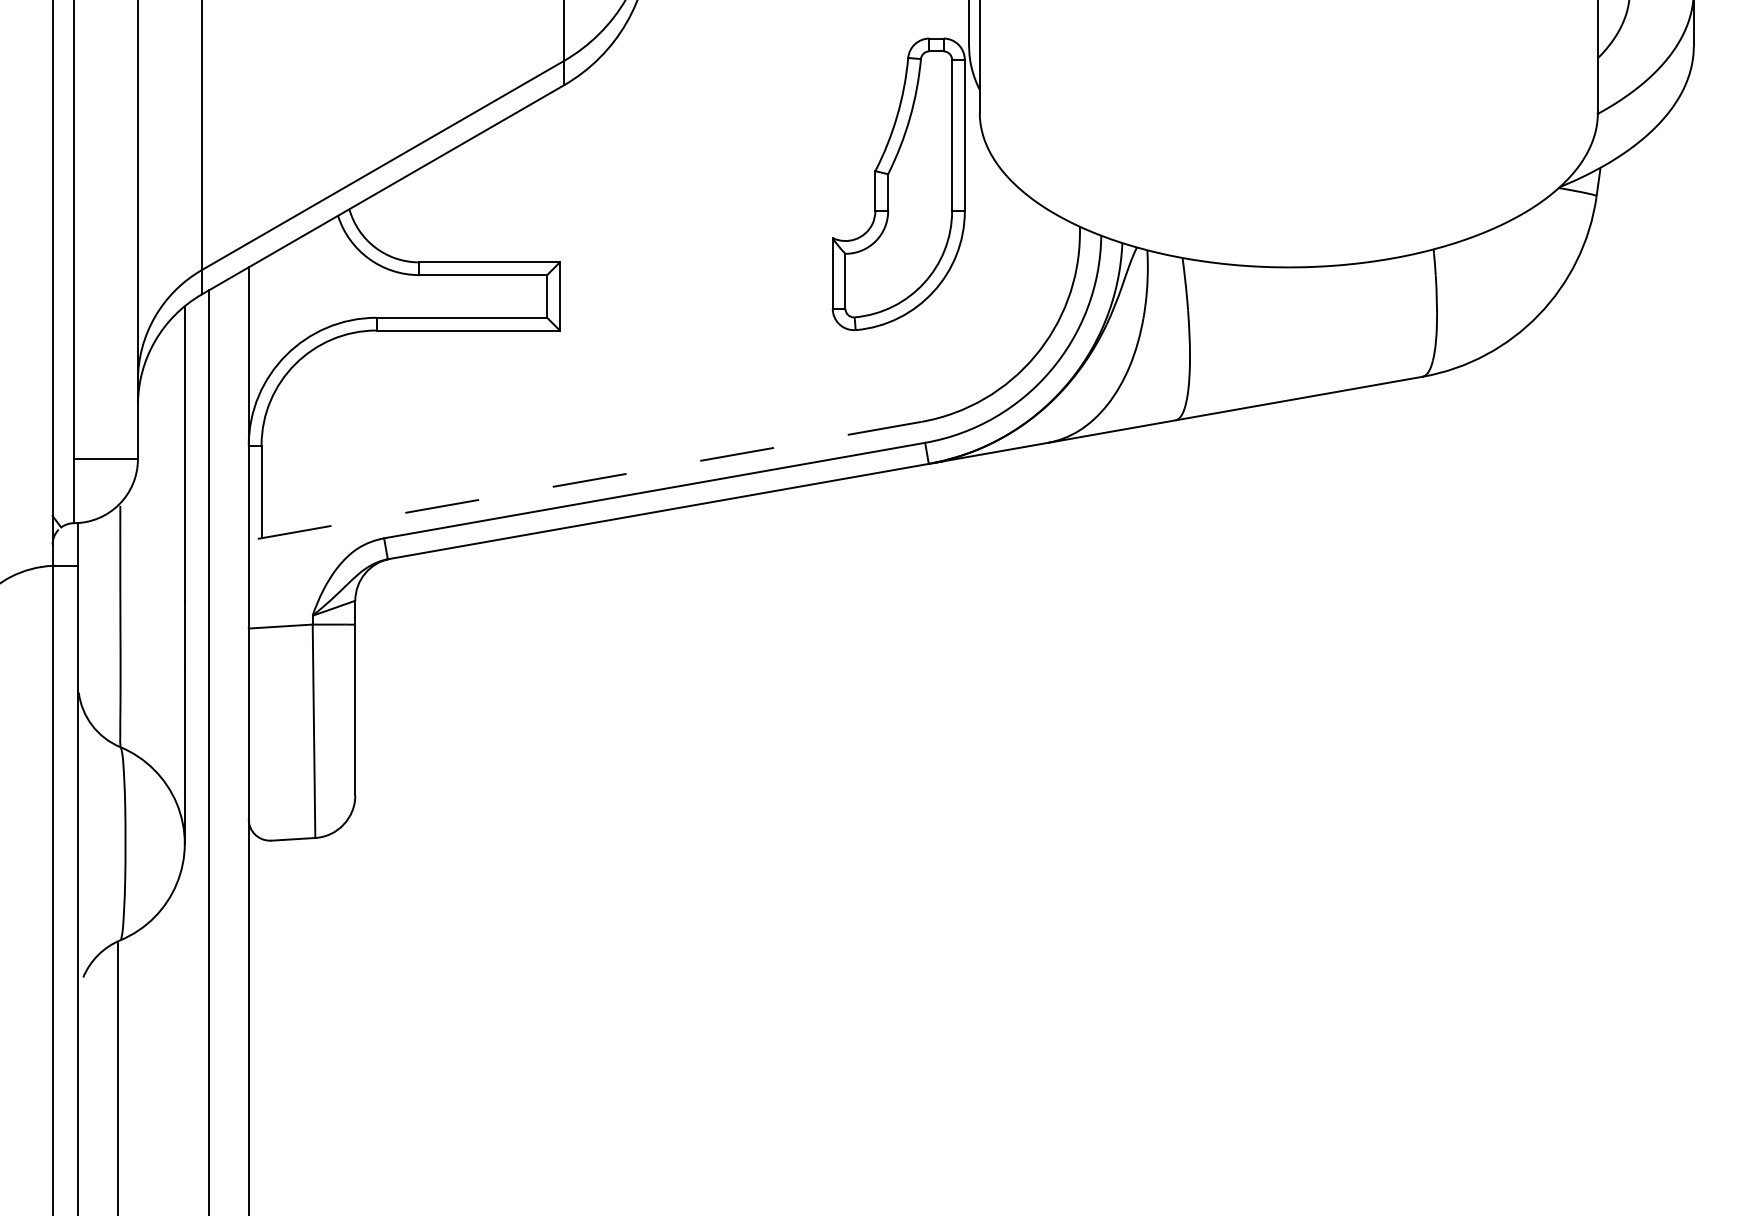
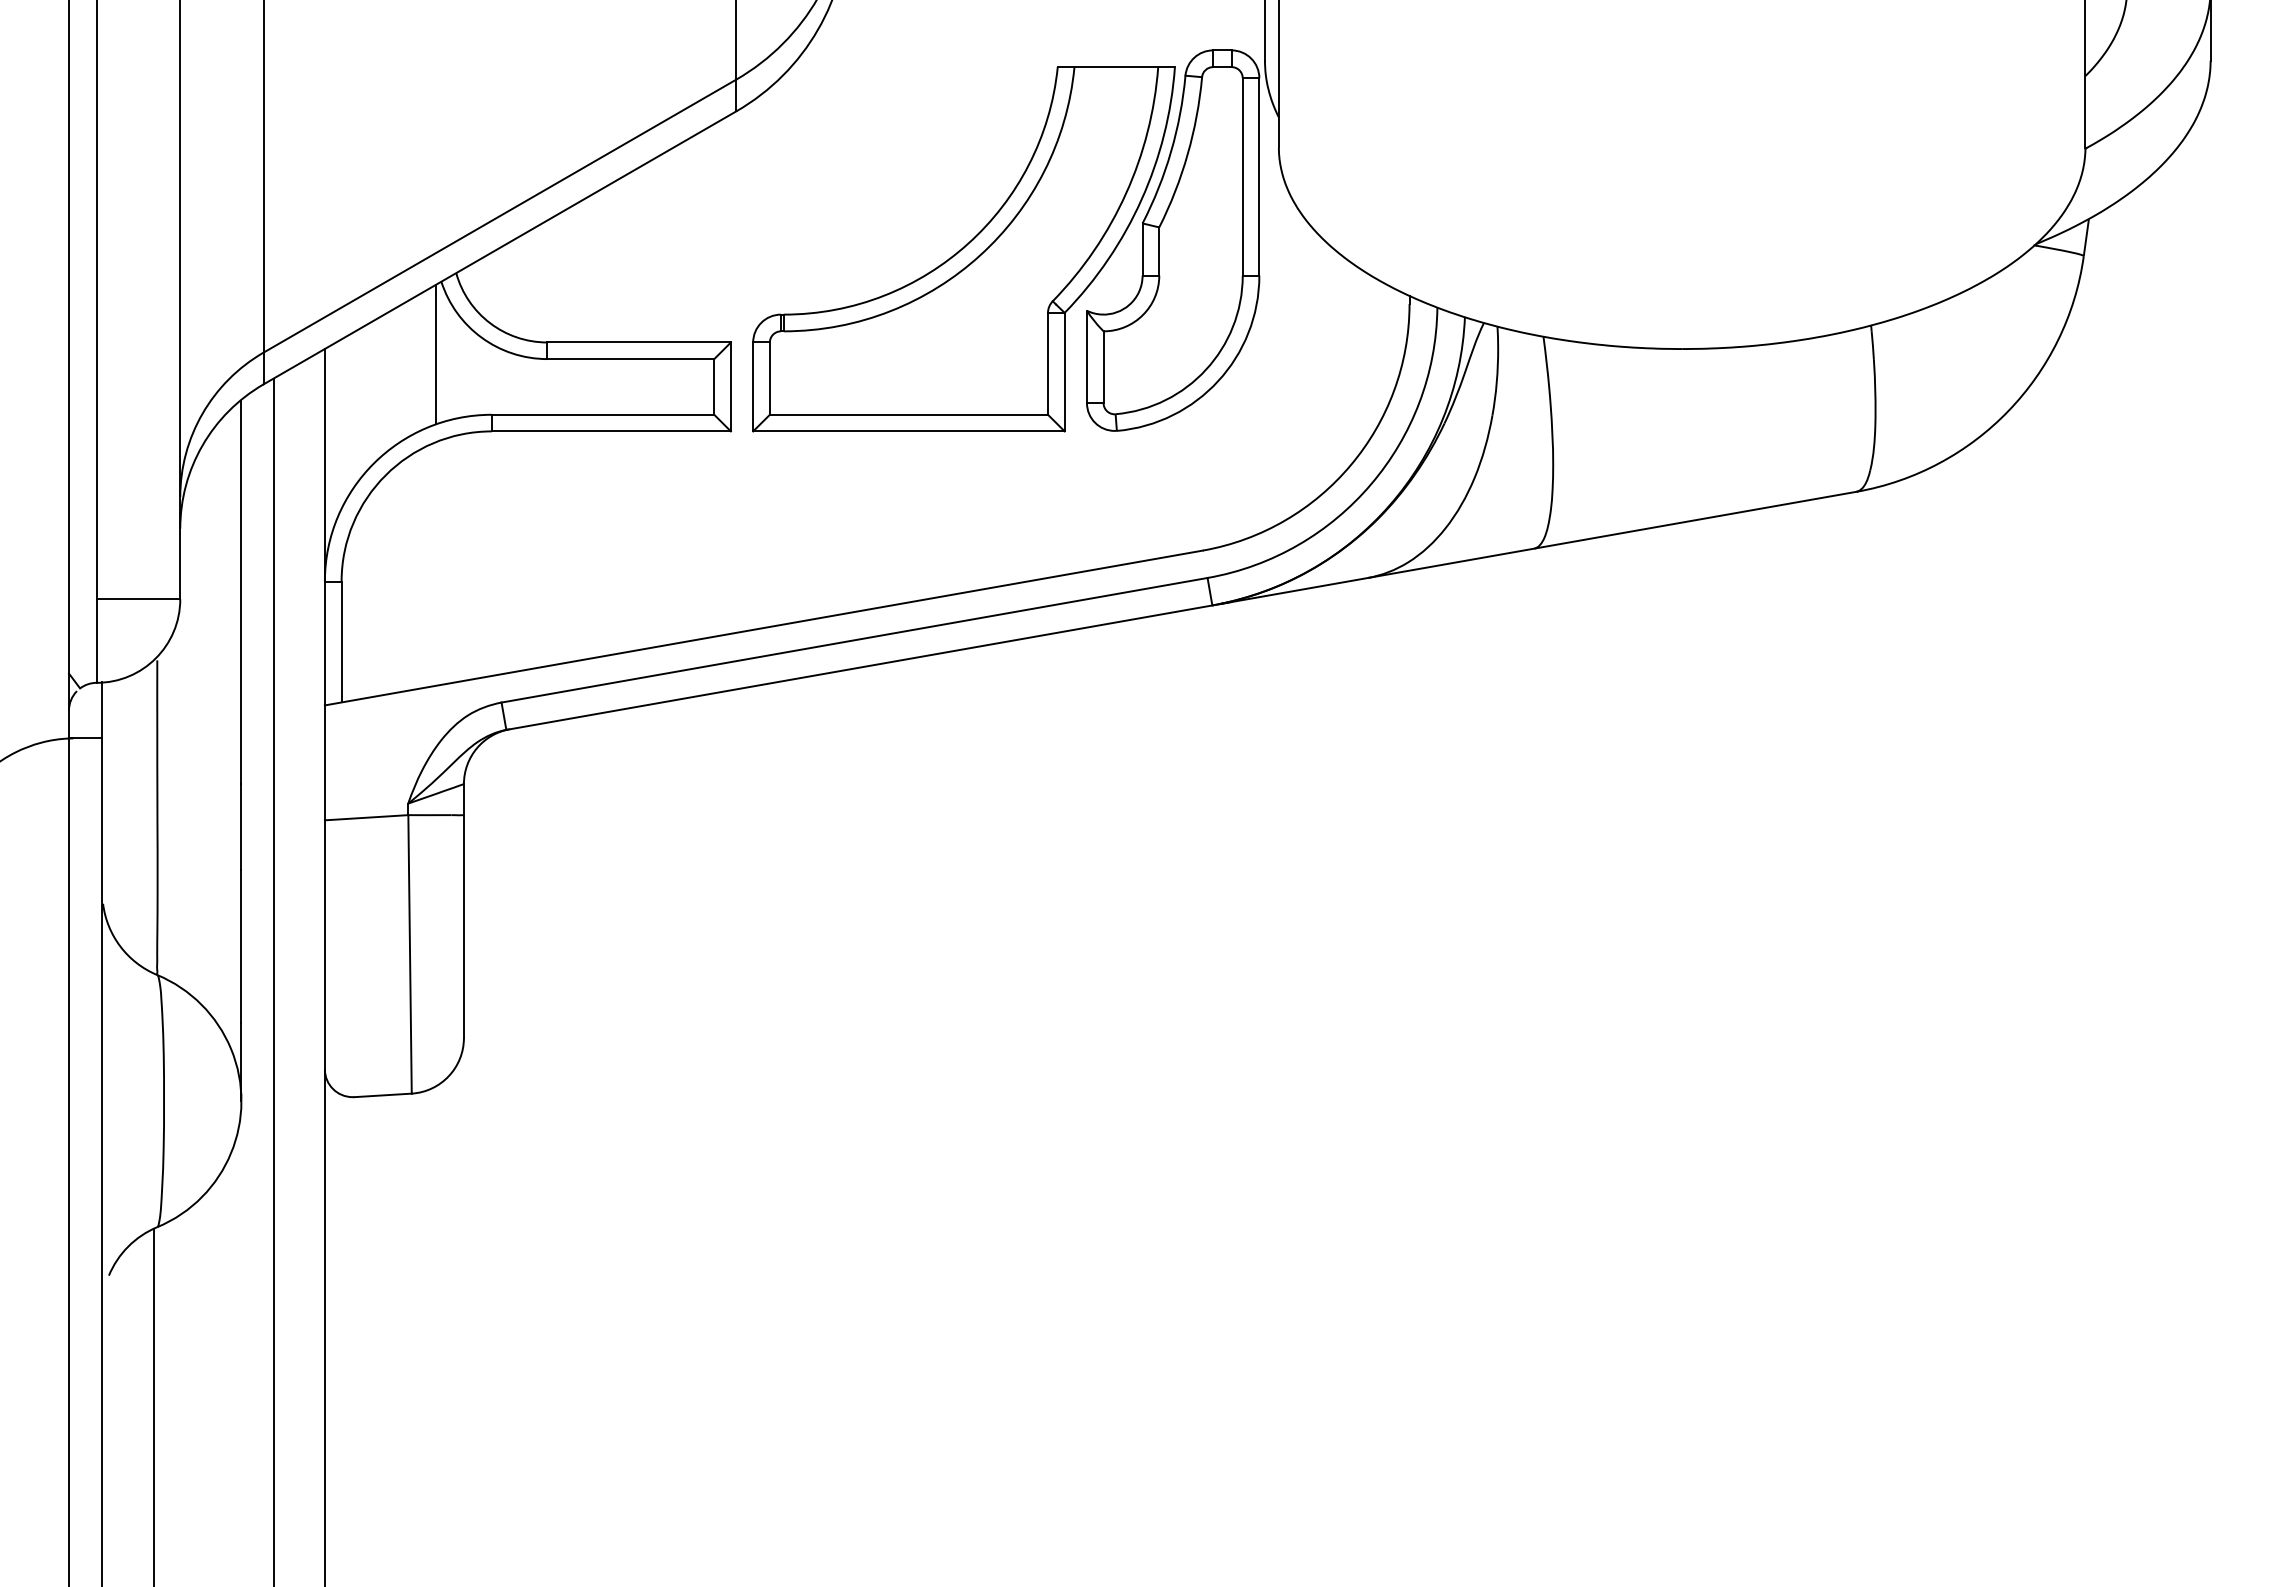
part: (738, 191) -> (963, 249), added
line: (334, 271) -> (436, 354), added
line: (584, 481) -> (763, 628), dashed -> solid

